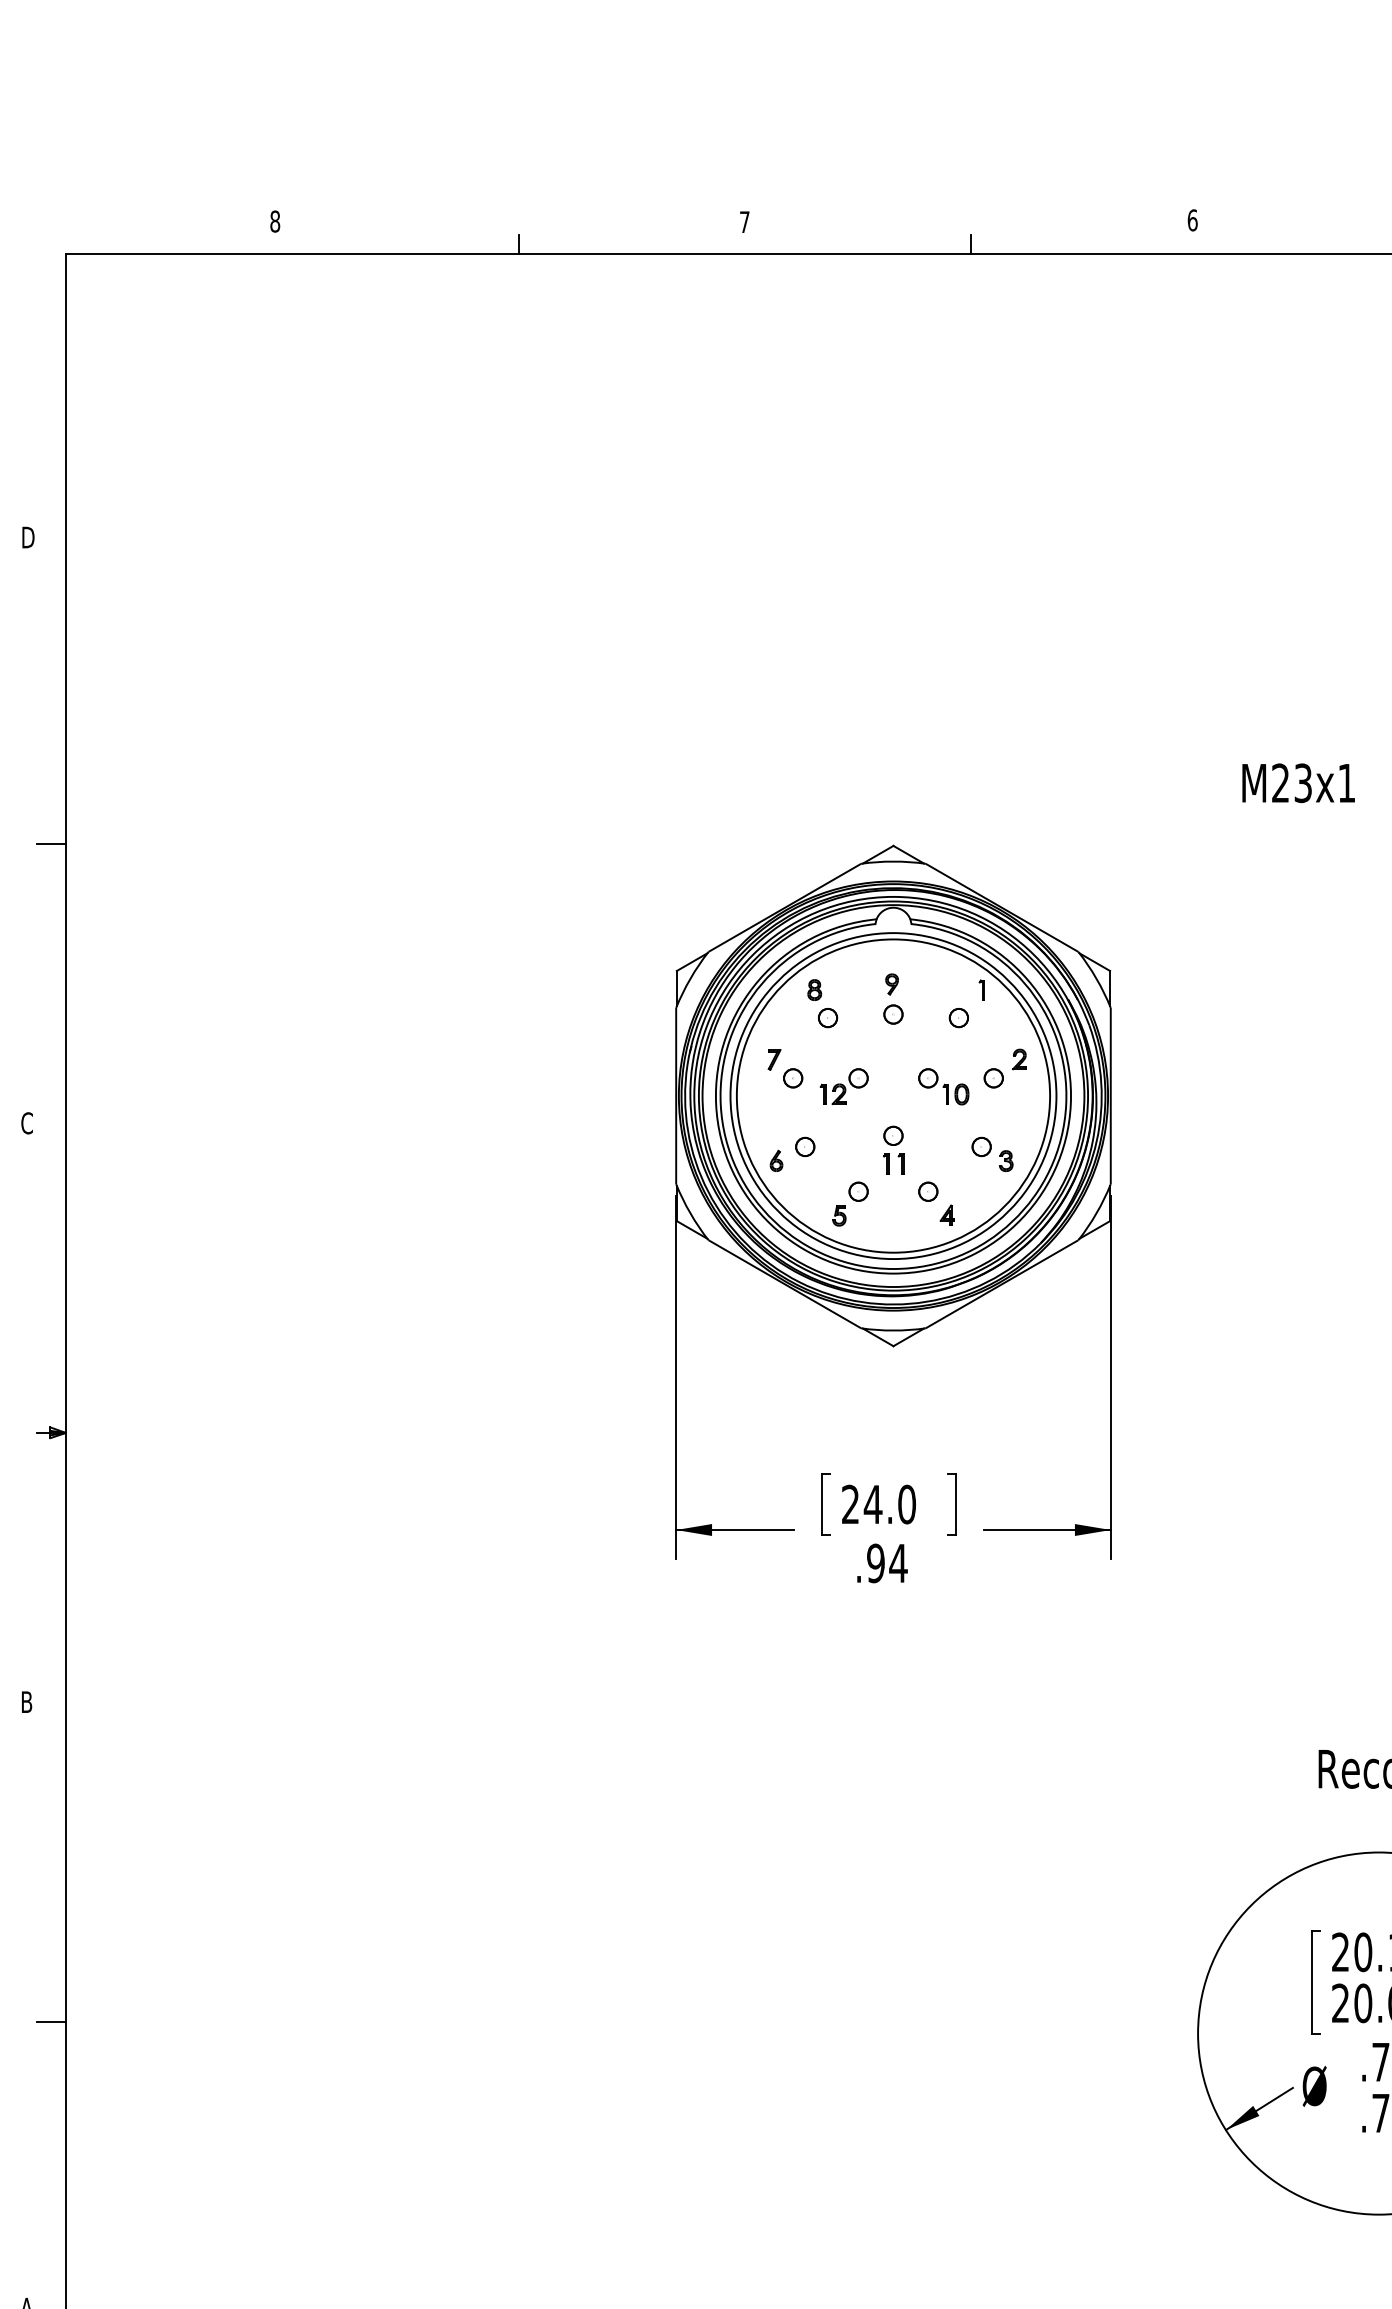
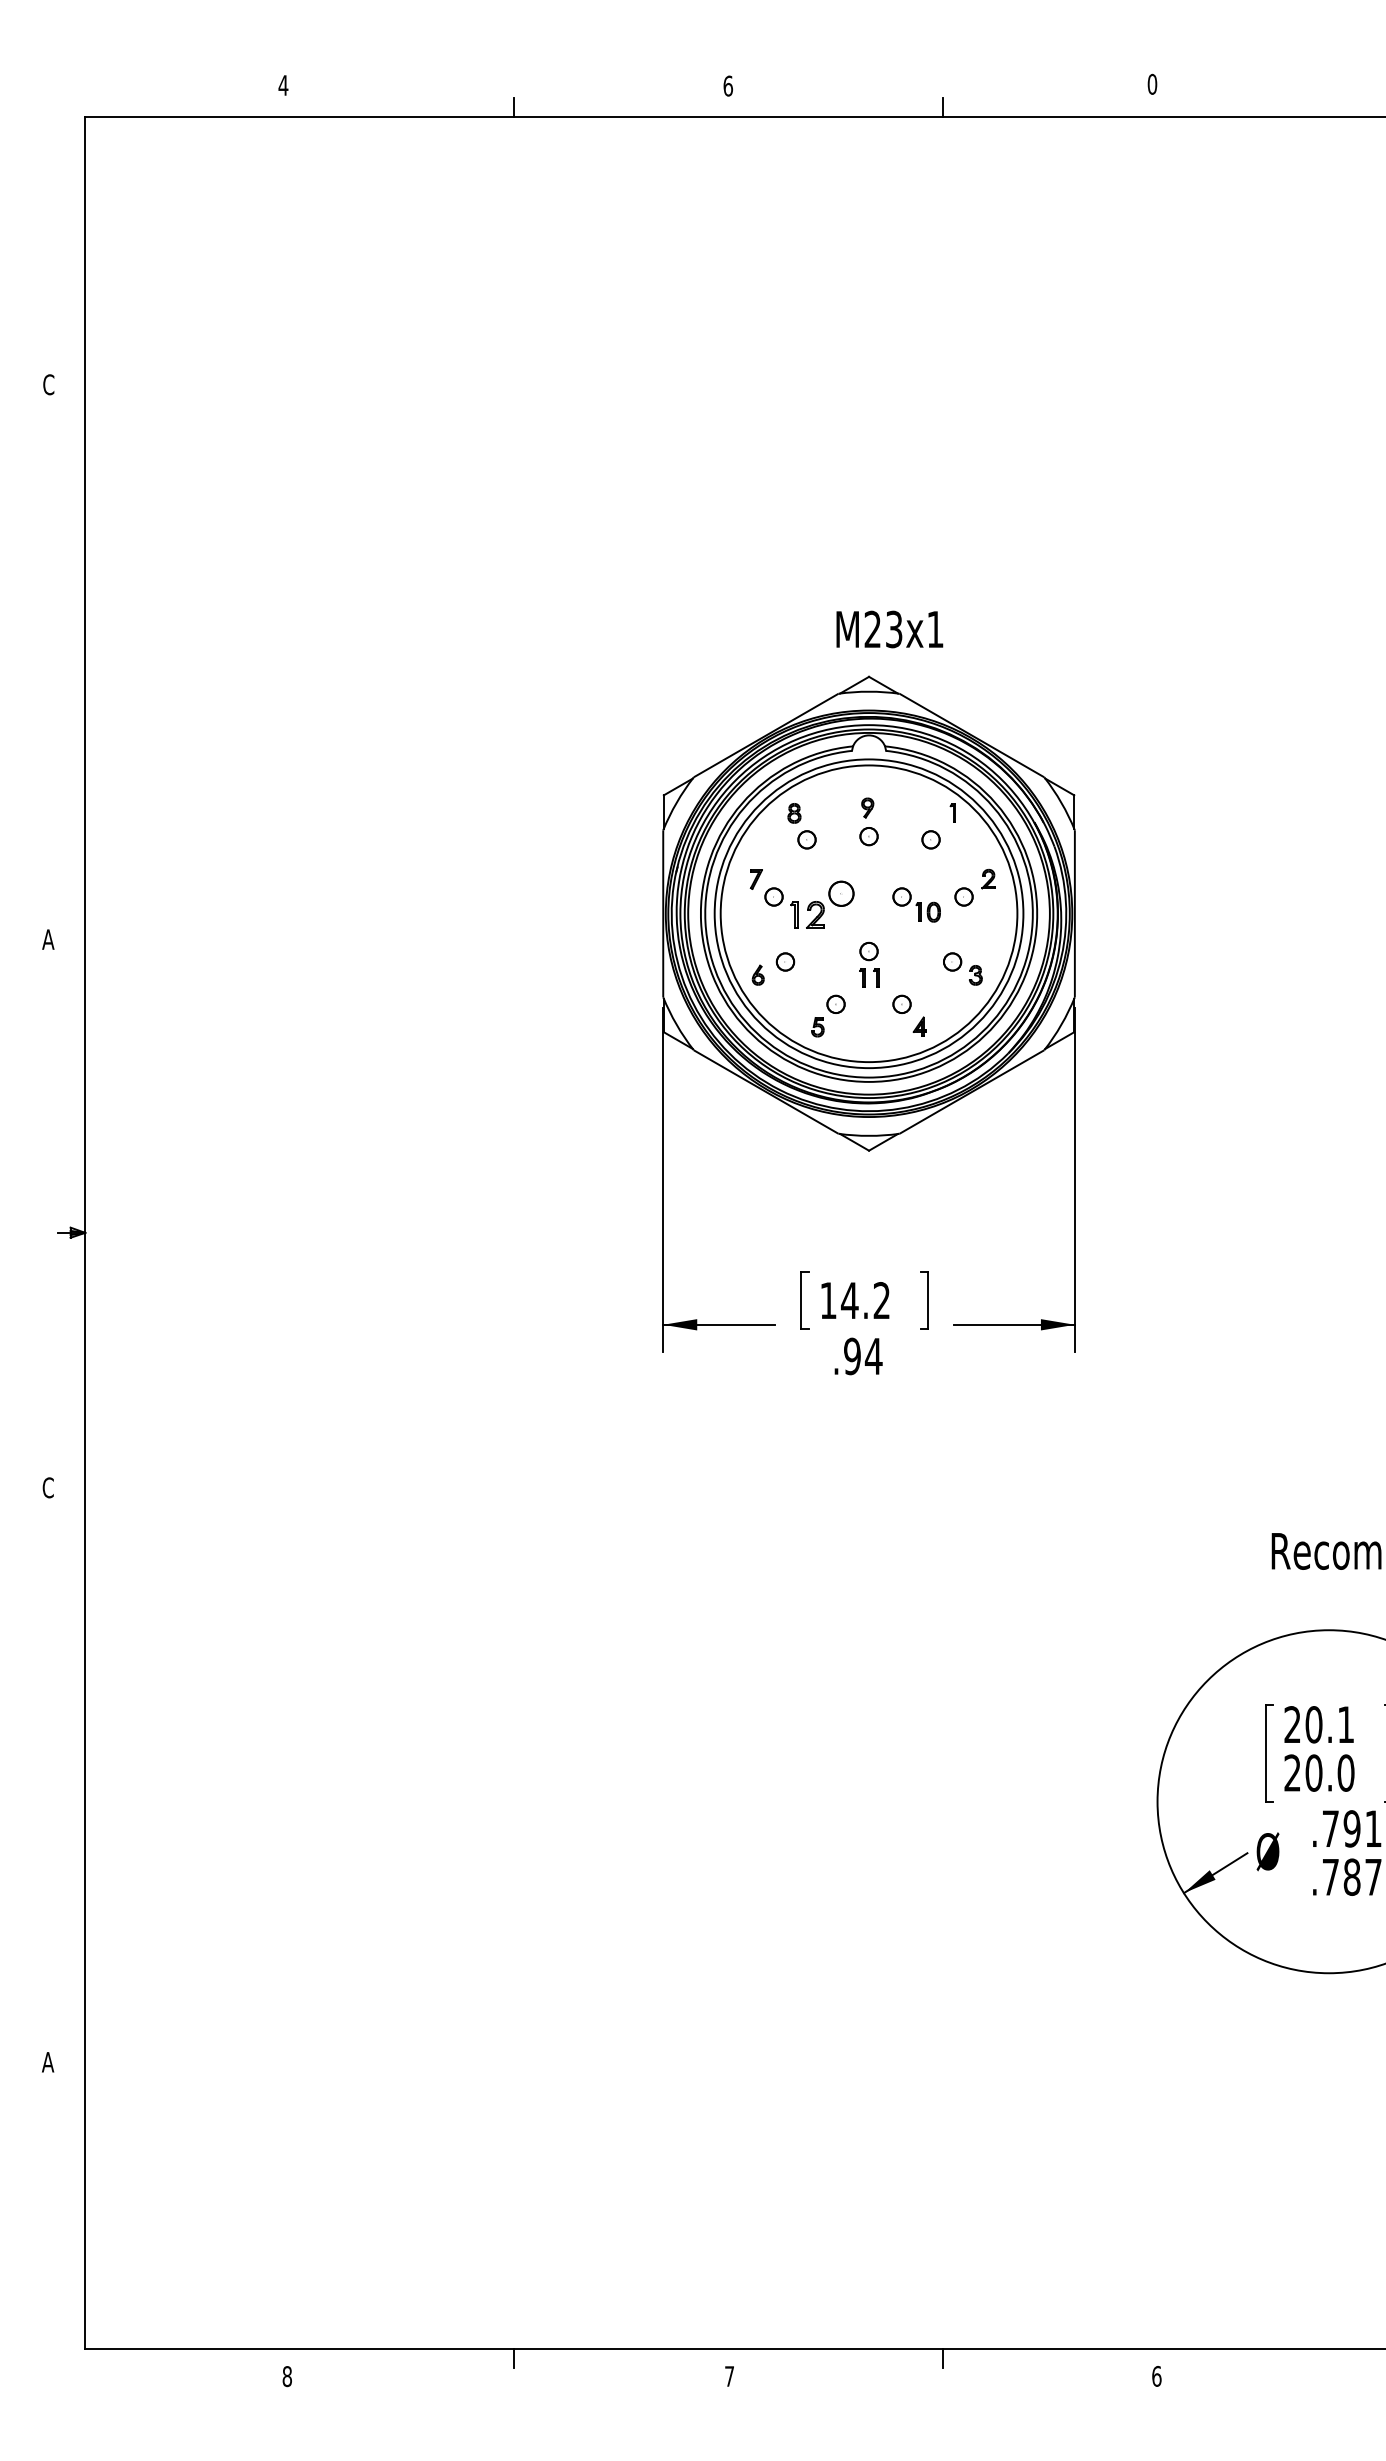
text: (1192, 219) -> (1152, 83), 6 -> 0
text: (275, 221) -> (283, 85), 8 -> 4
text: (744, 221) -> (727, 85), 7 -> 6
text: (28, 537) -> (49, 384), D -> C
text: (1298, 783) -> (889, 629), moved
line: (51, 843) -> (71, 674), removed
part: (844, 1086) -> (822, 904), size x1.4
text: (27, 1123) -> (48, 939), C -> A
text: (879, 1504) -> (855, 1300), 24.0 -> 14.2
text: (26, 1701) -> (47, 1487), B -> C
line: (51, 2022) -> (71, 1791), removed

